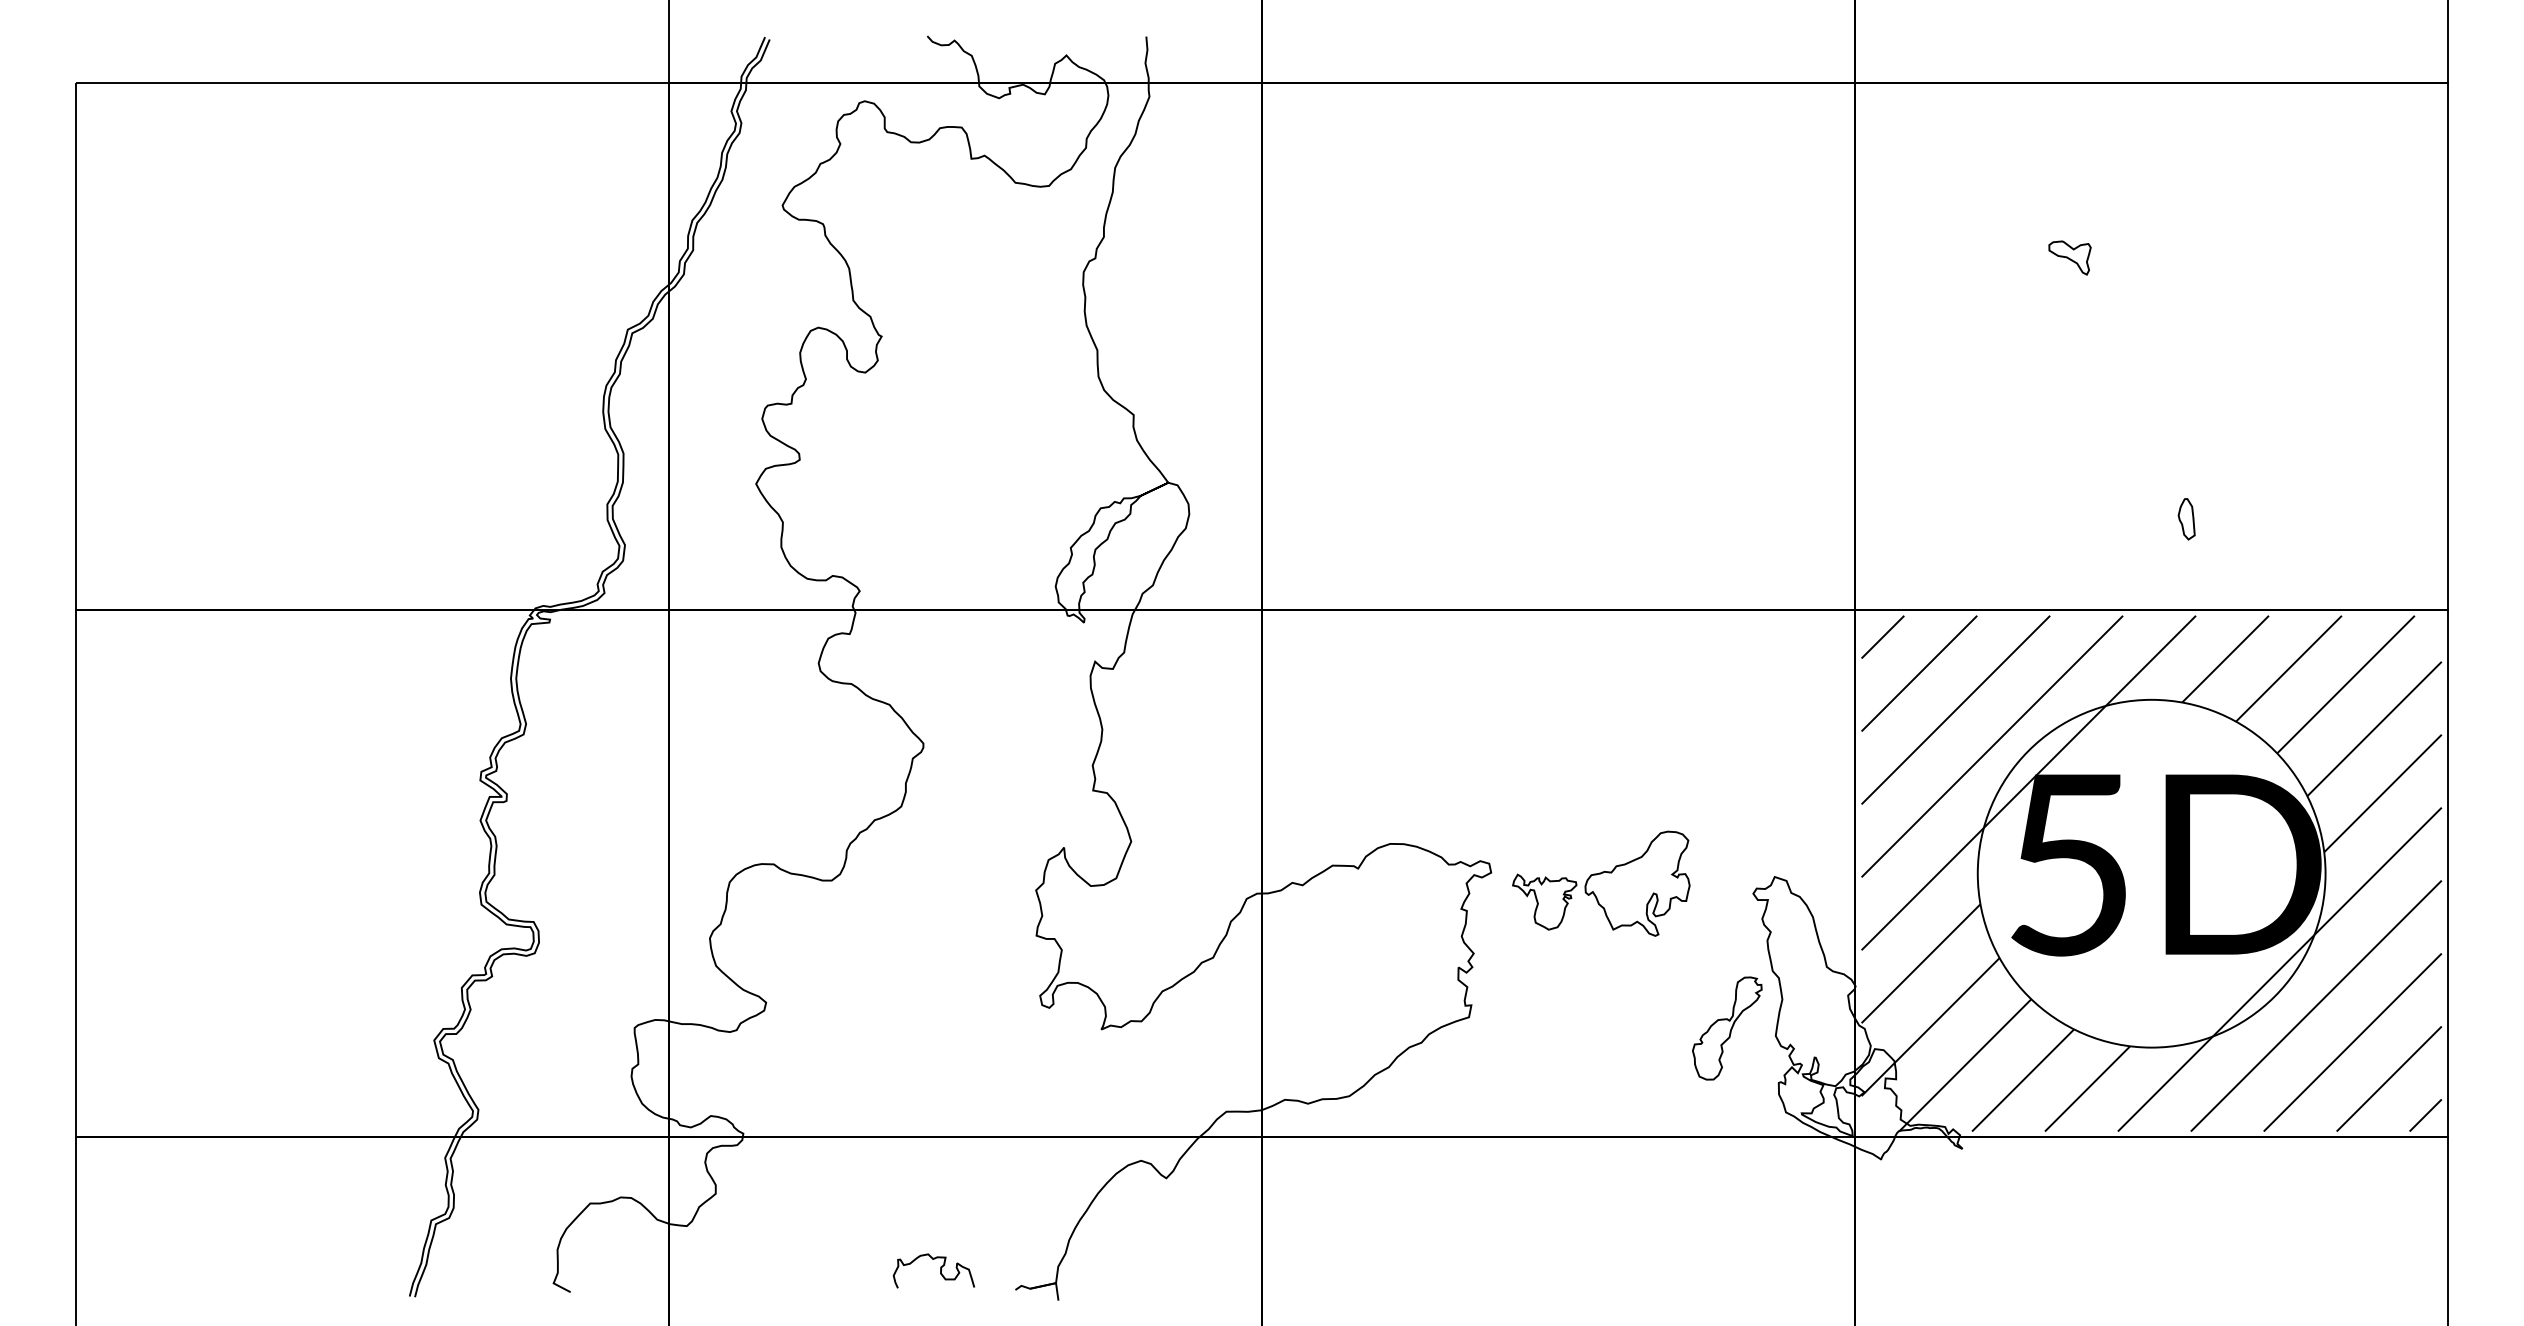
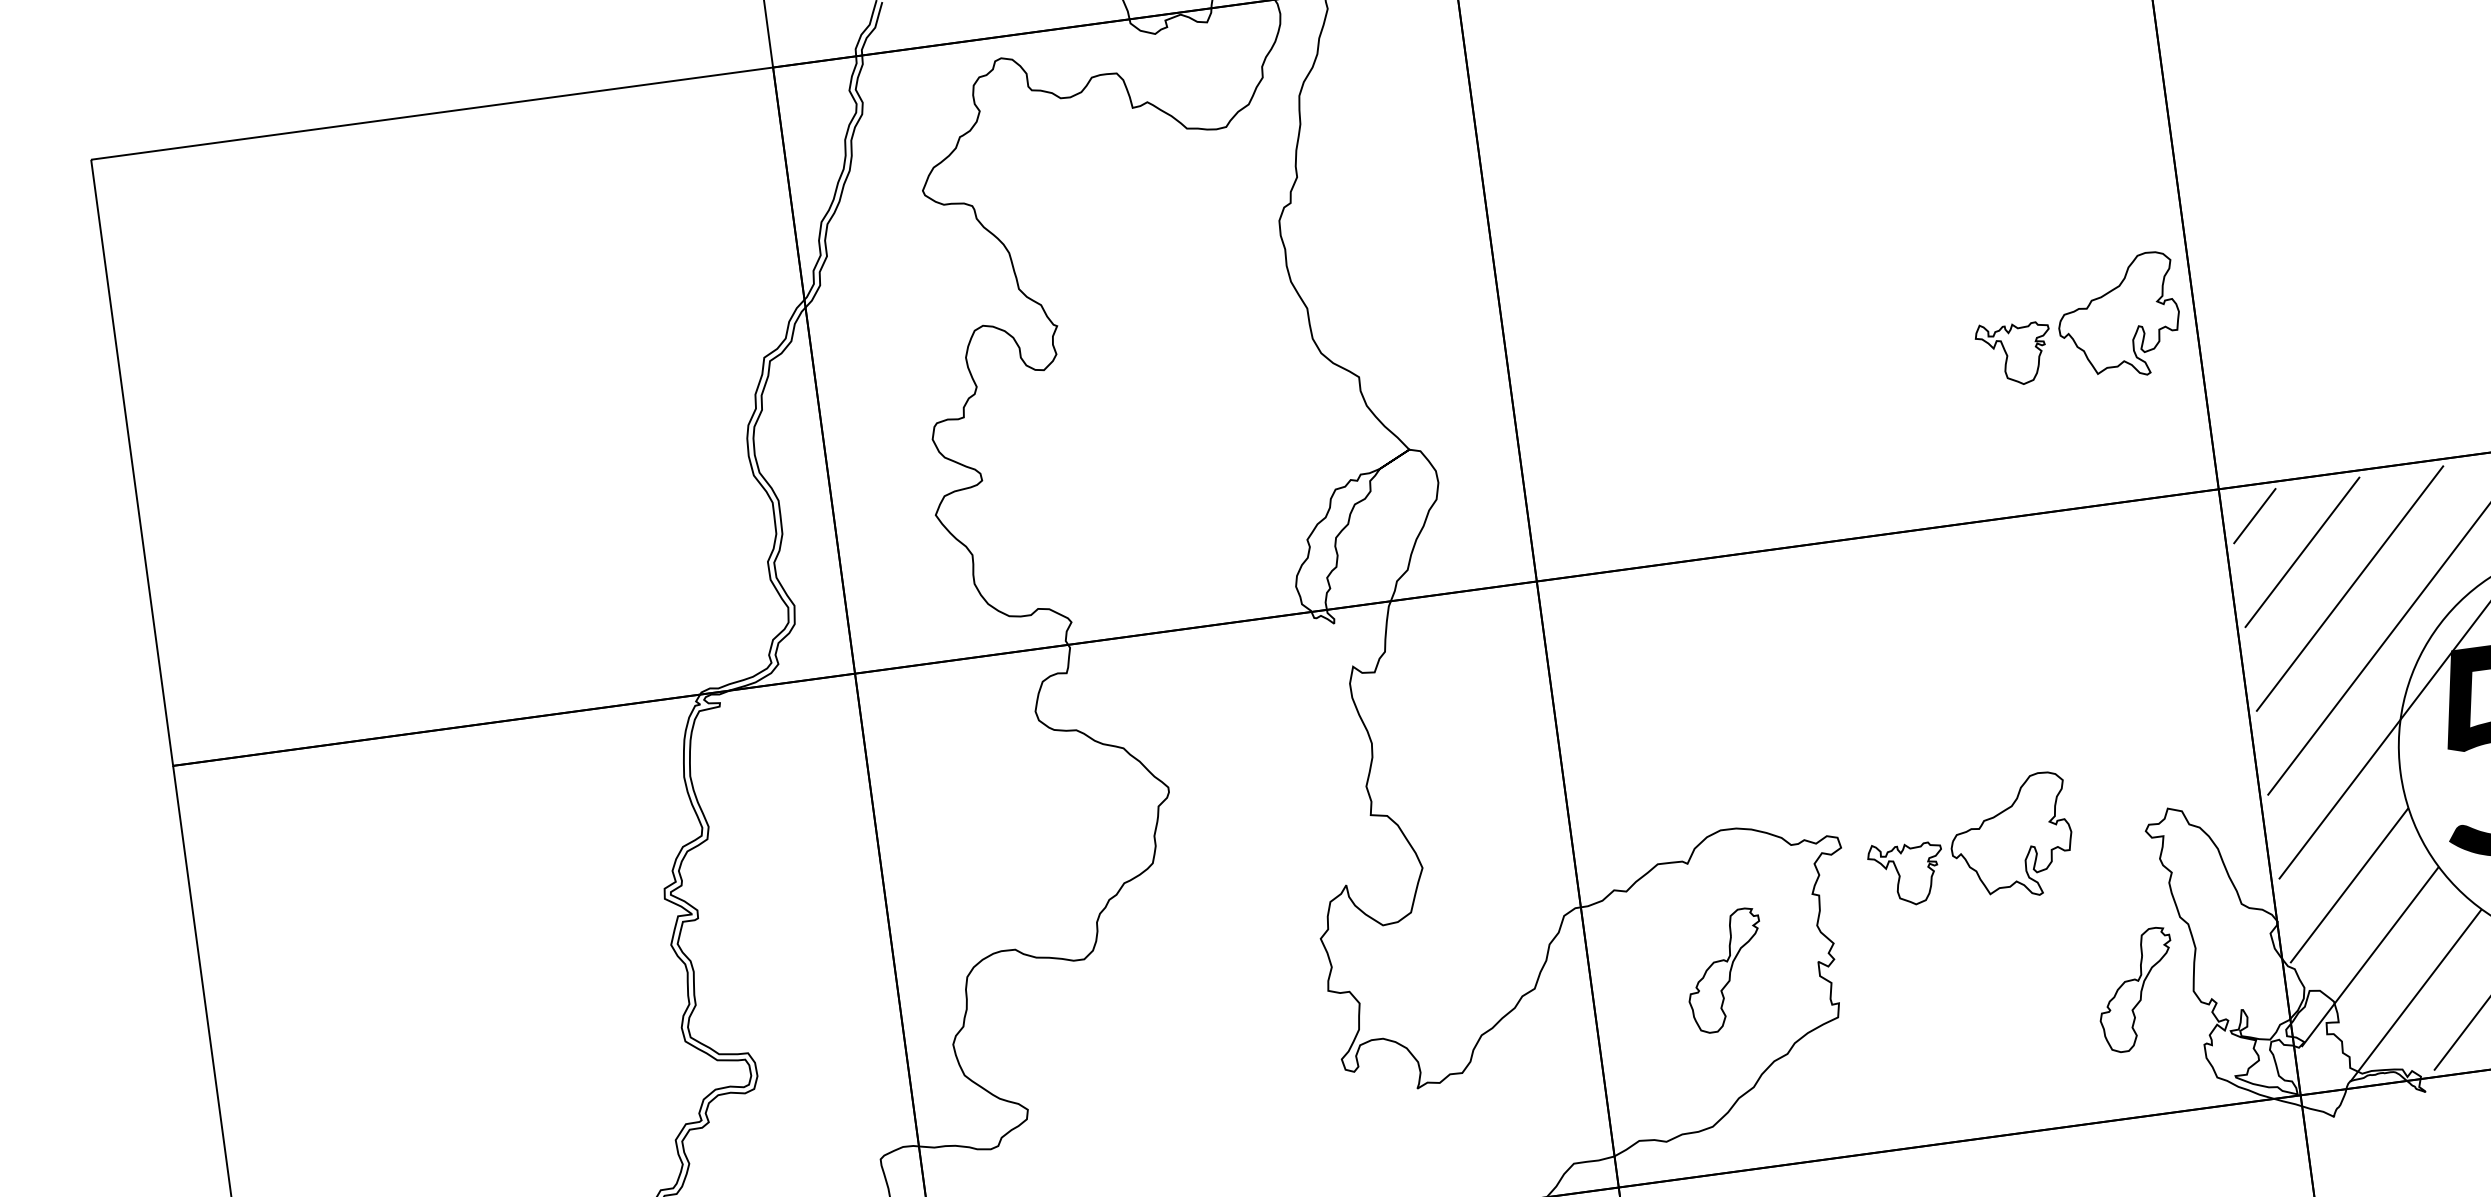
part: (2069, 257) -> (2410, 50), removed
part: (1753, 451) -> (2077, 322), added
part: (1378, 964) -> (1725, 970), added

